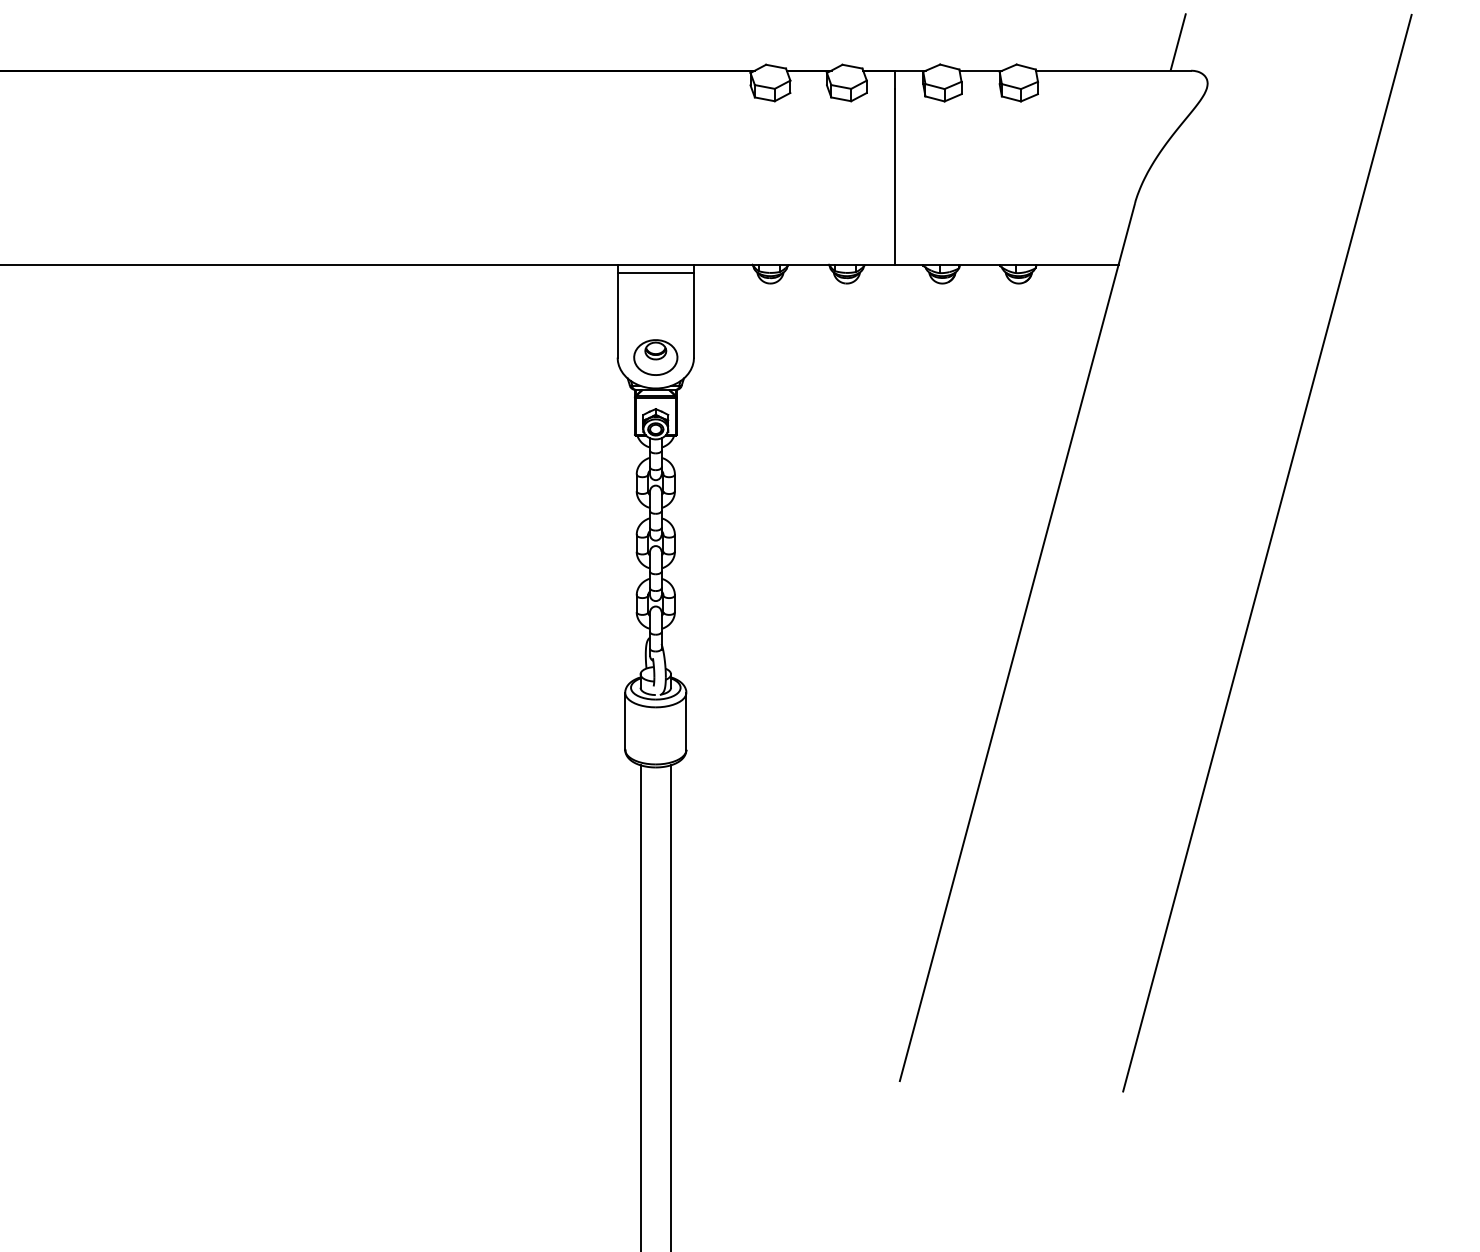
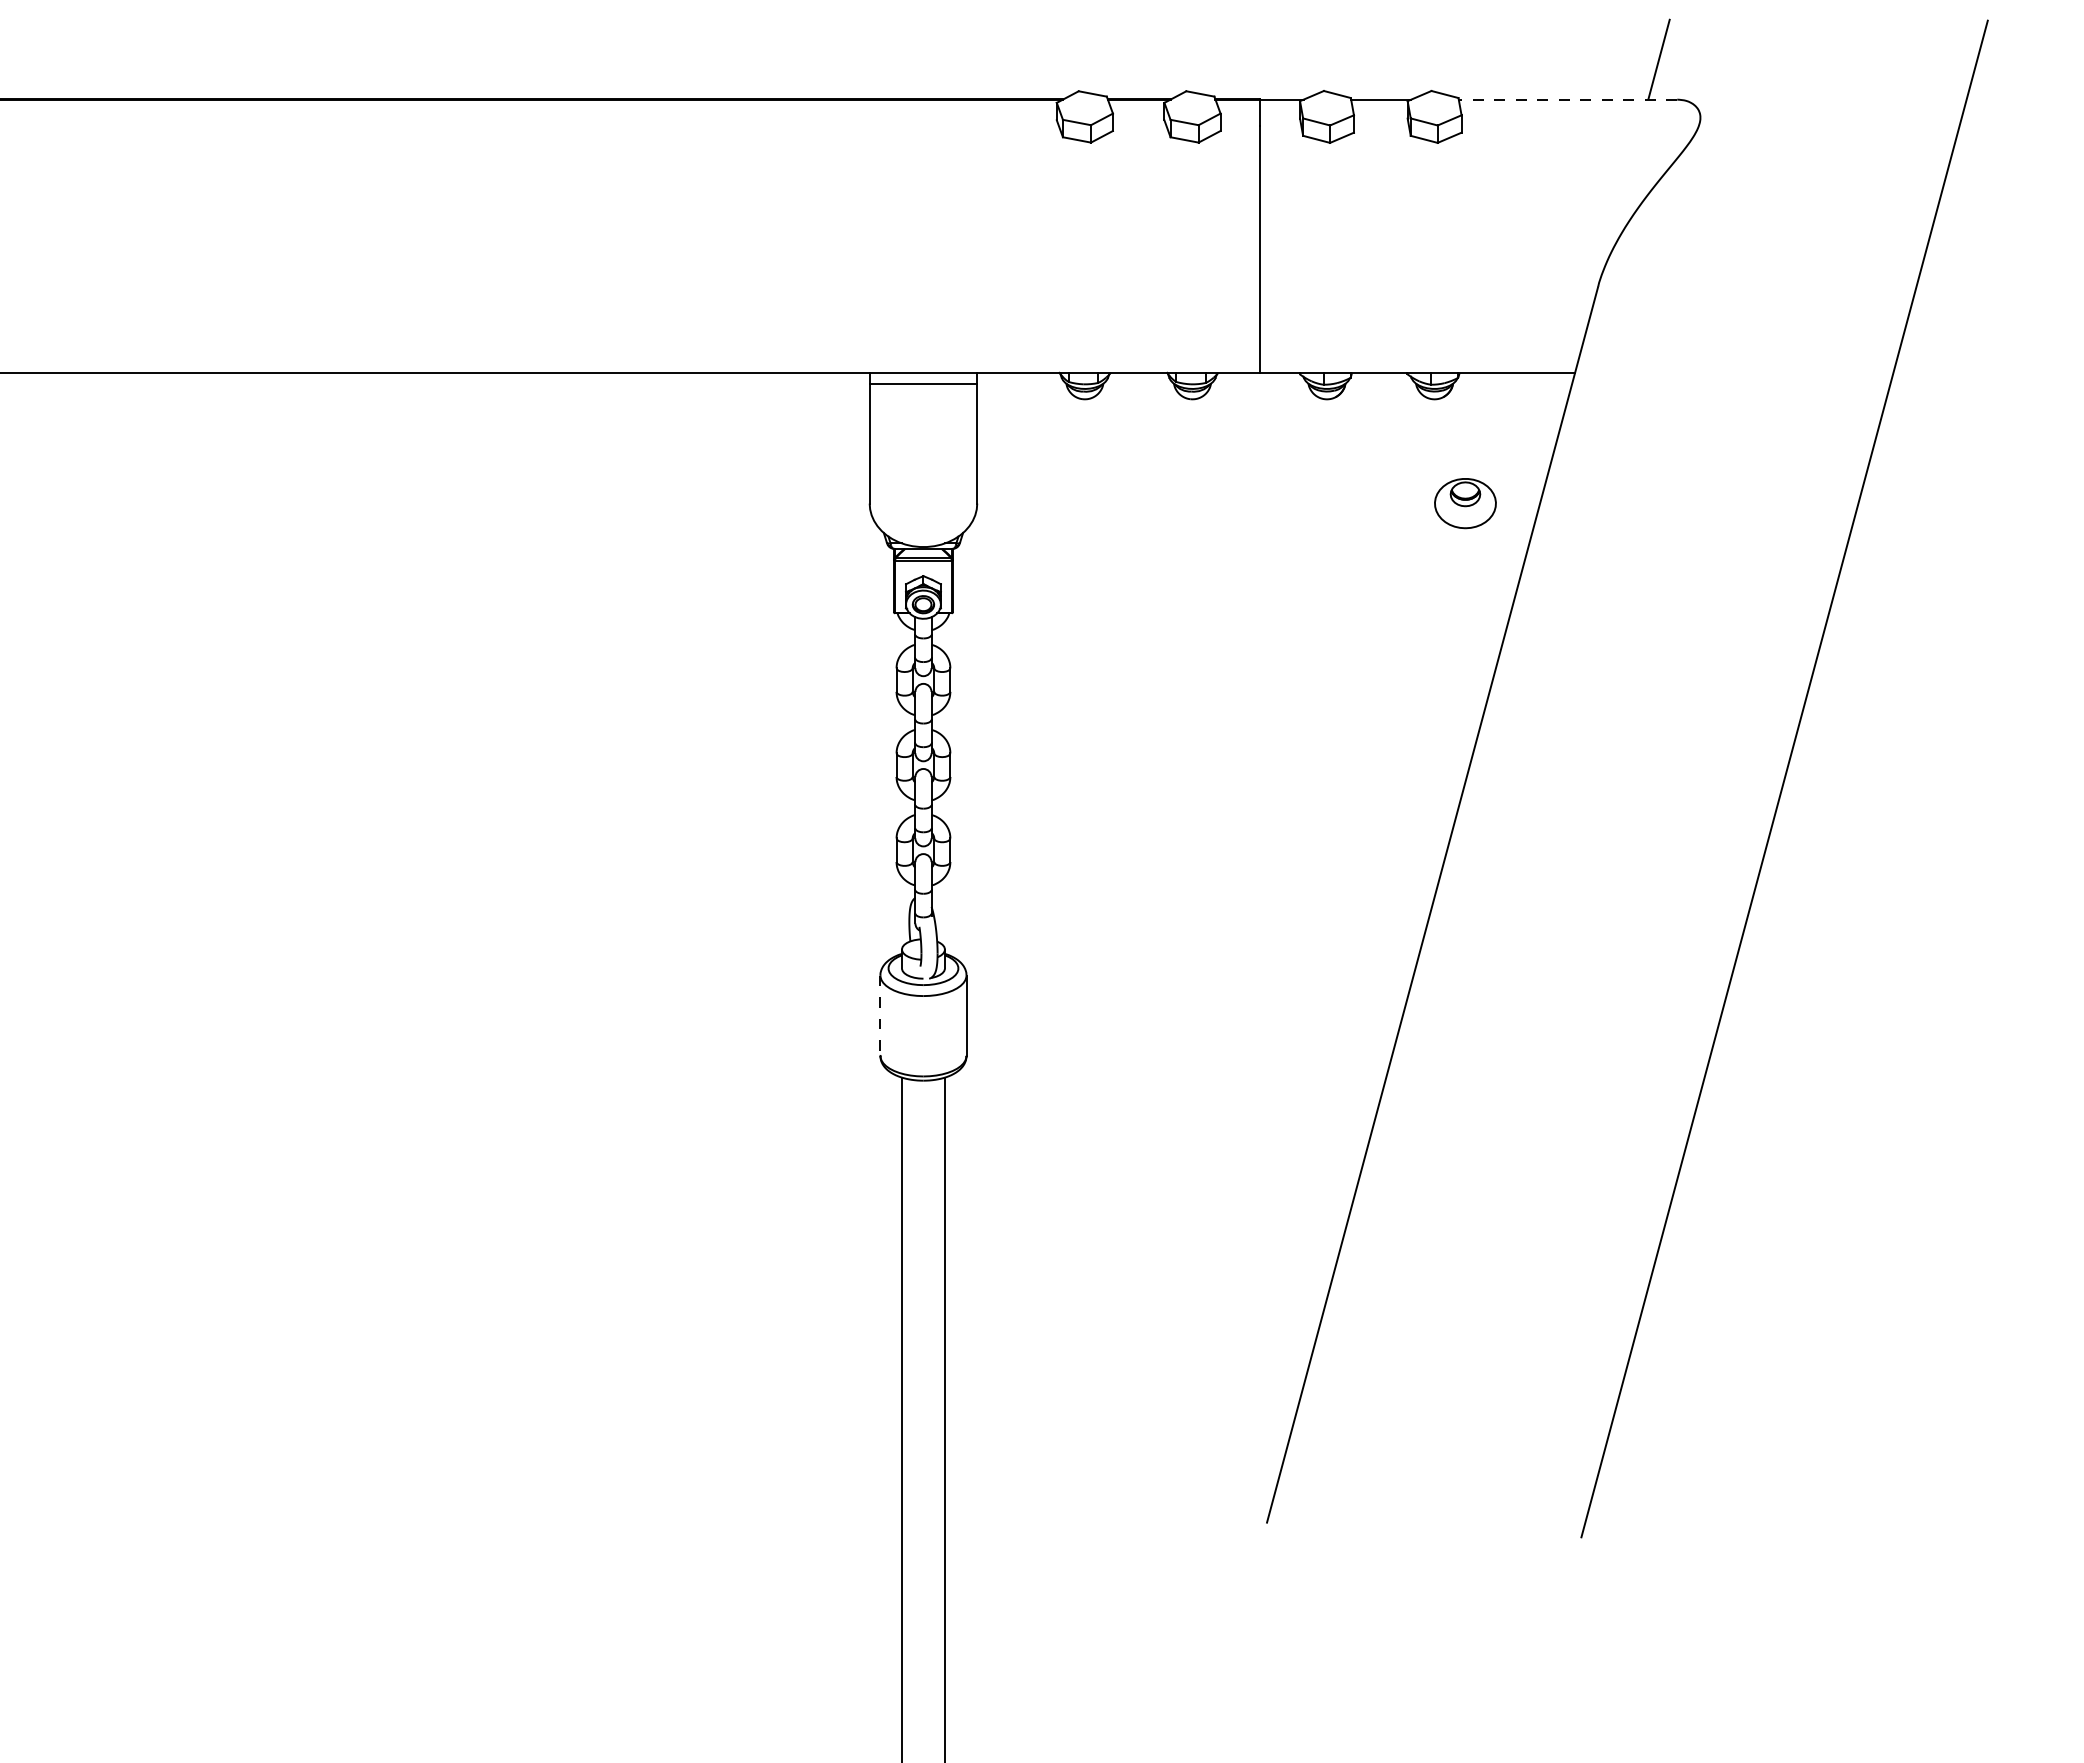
line: (1113, 70) -> (1567, 99), solid -> dashed
part: (655, 357) -> (1465, 503), moved
line: (625, 721) -> (880, 1016), solid -> dashed

